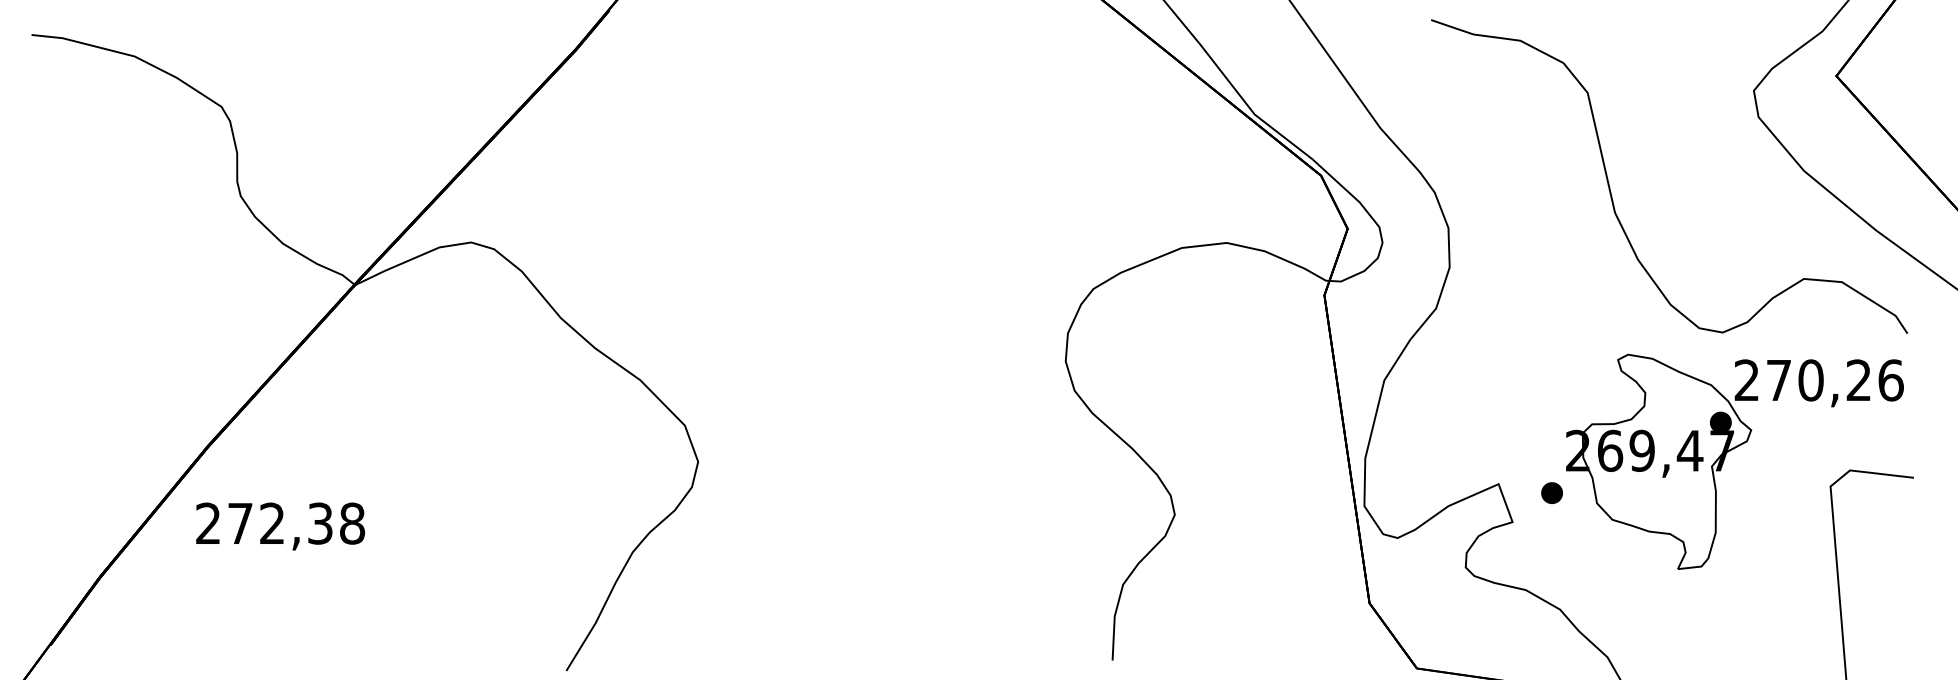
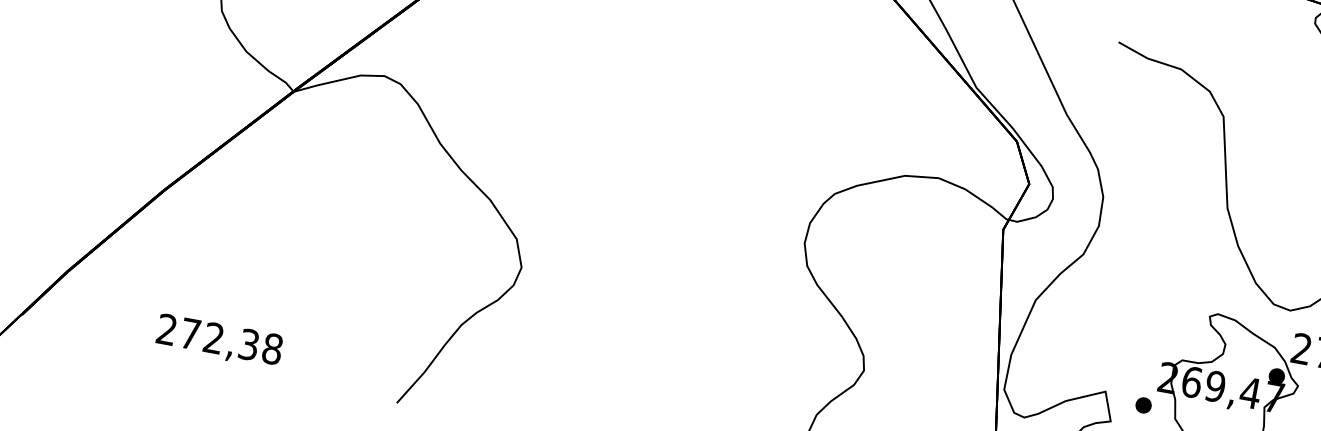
text: (280, 526) -> (219, 341), moved

